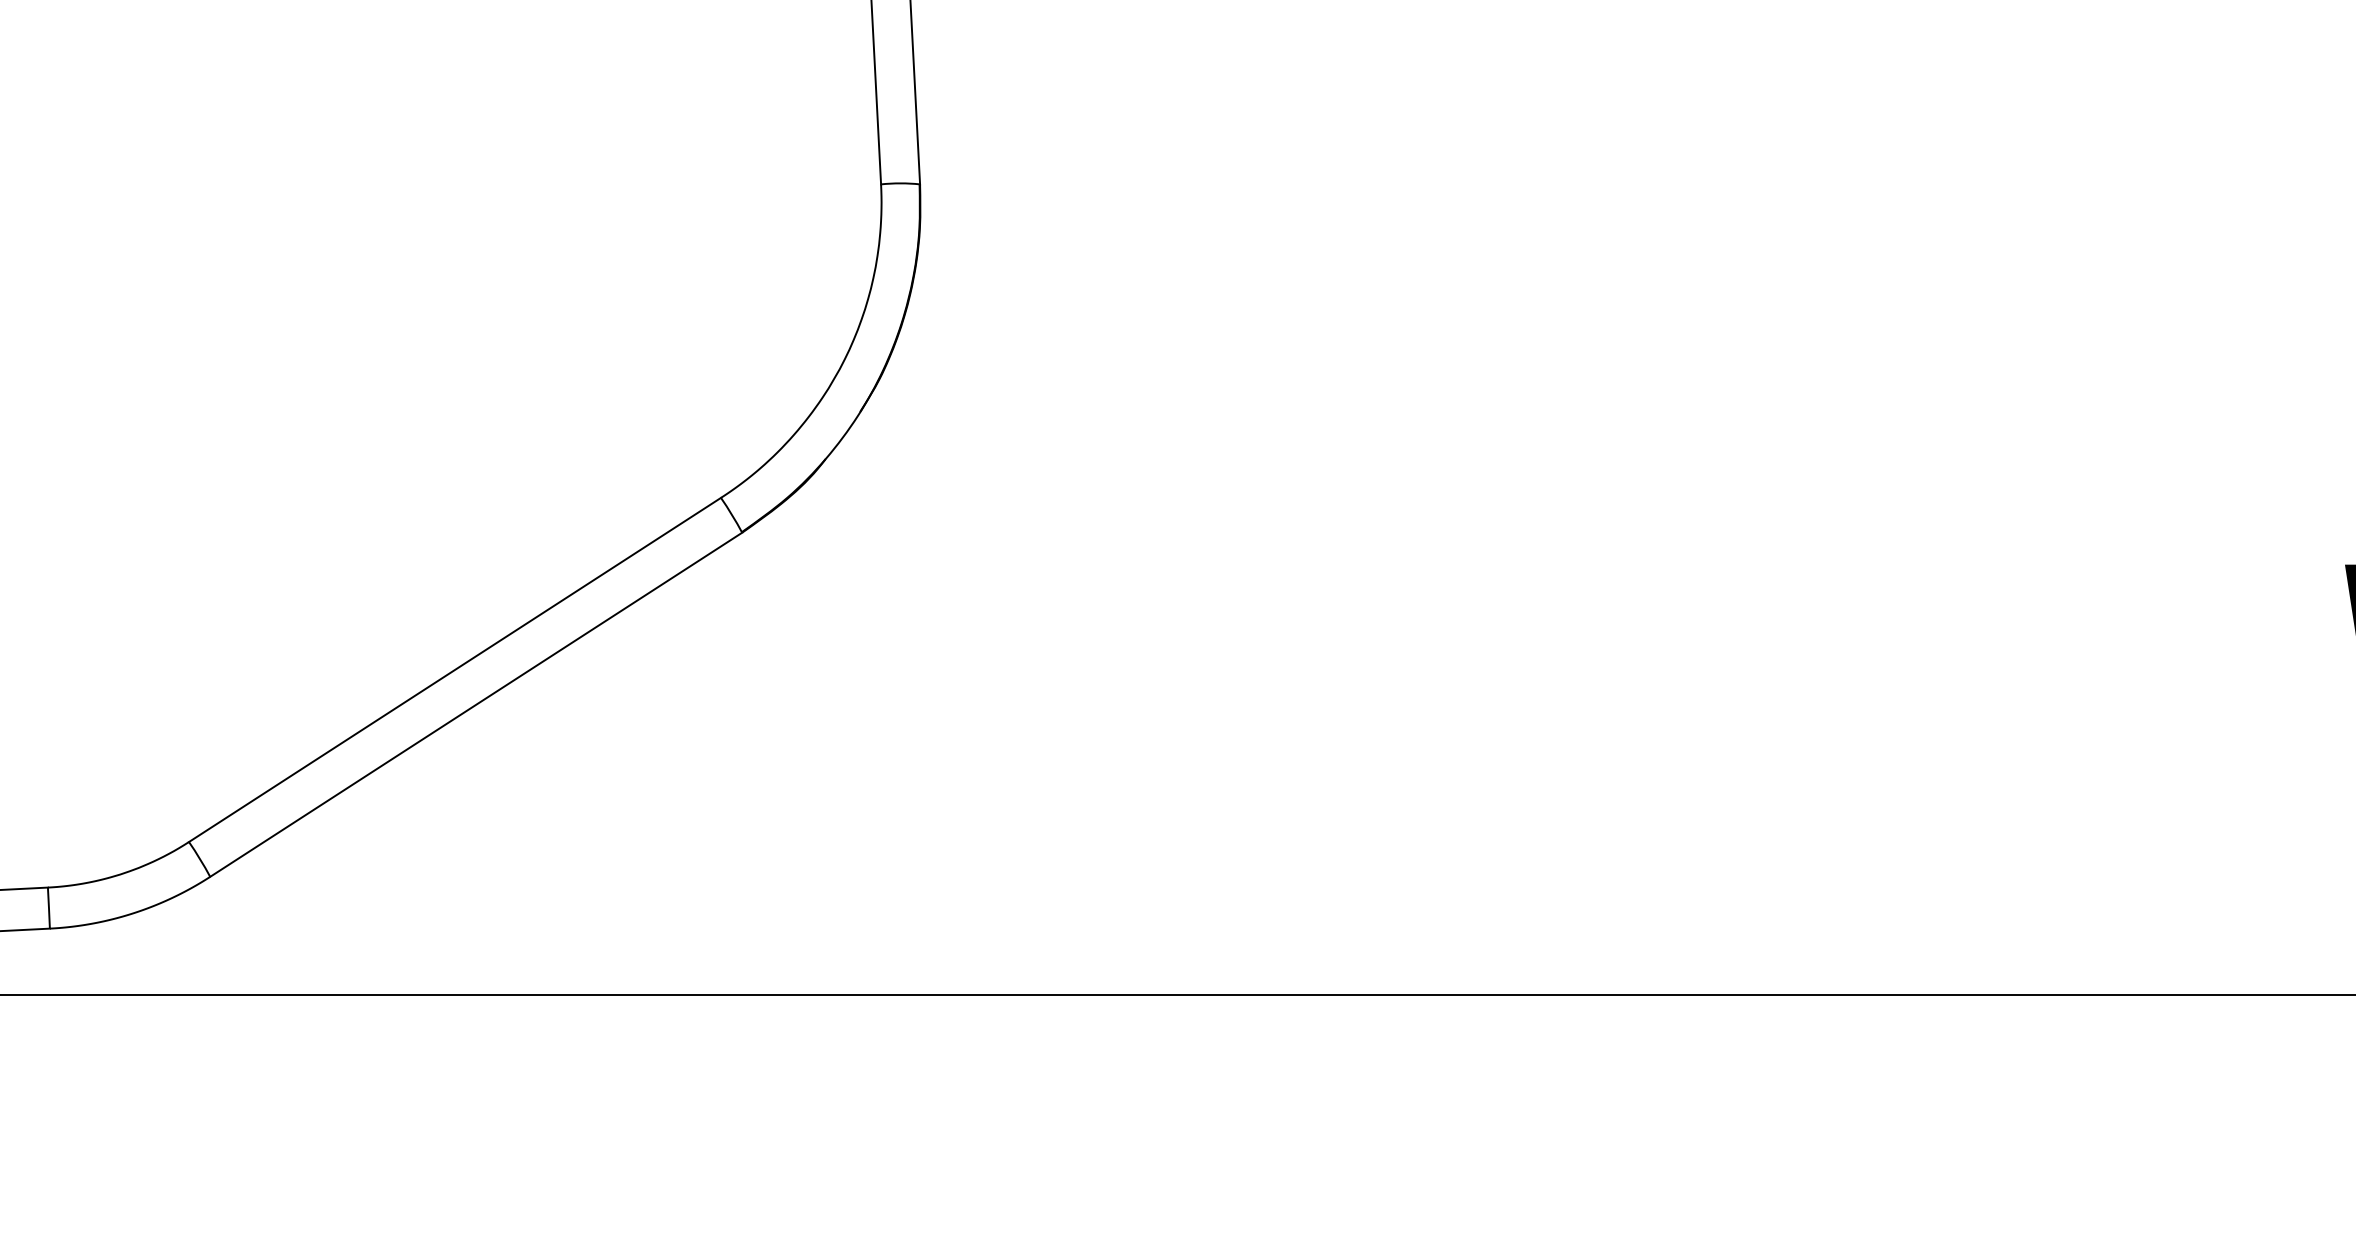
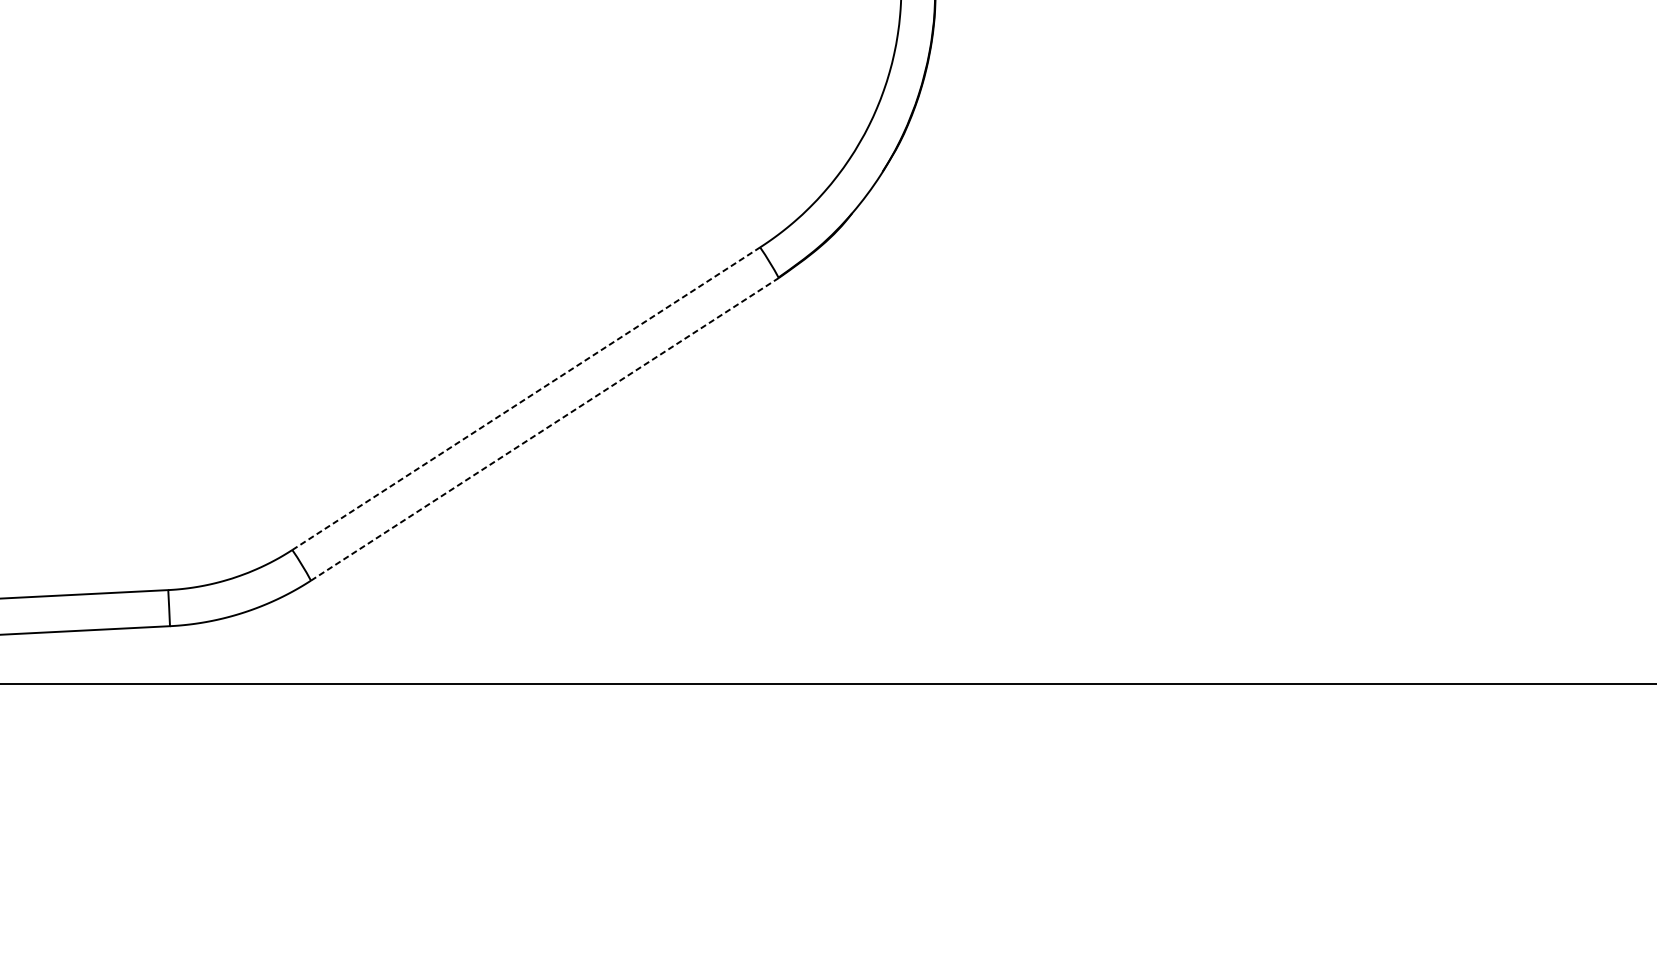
line: (454, 669) -> (525, 398), solid -> dashed
line: (476, 704) -> (545, 429), solid -> dashed

